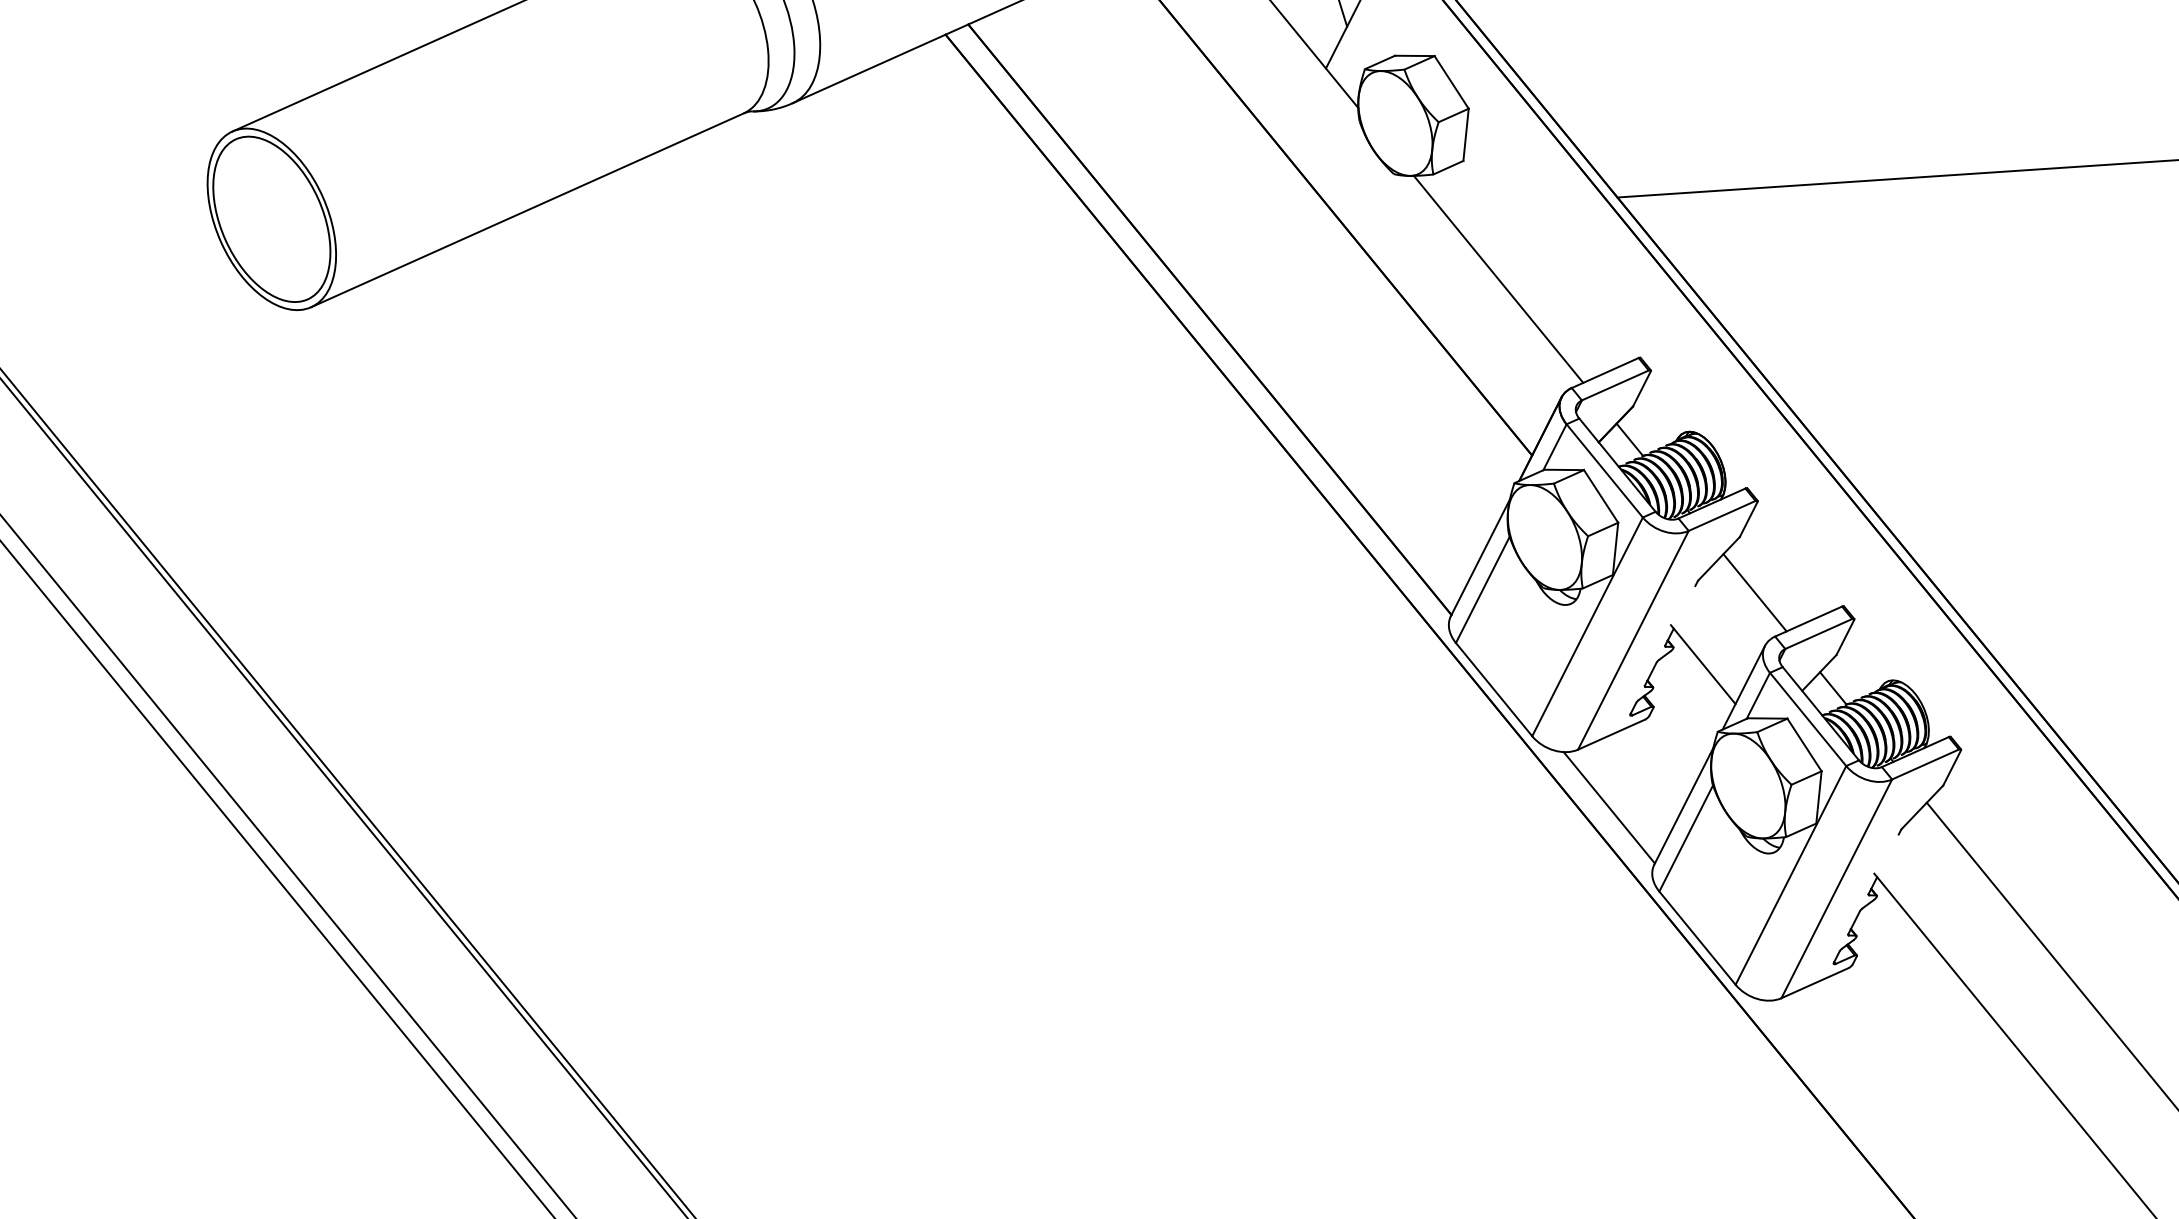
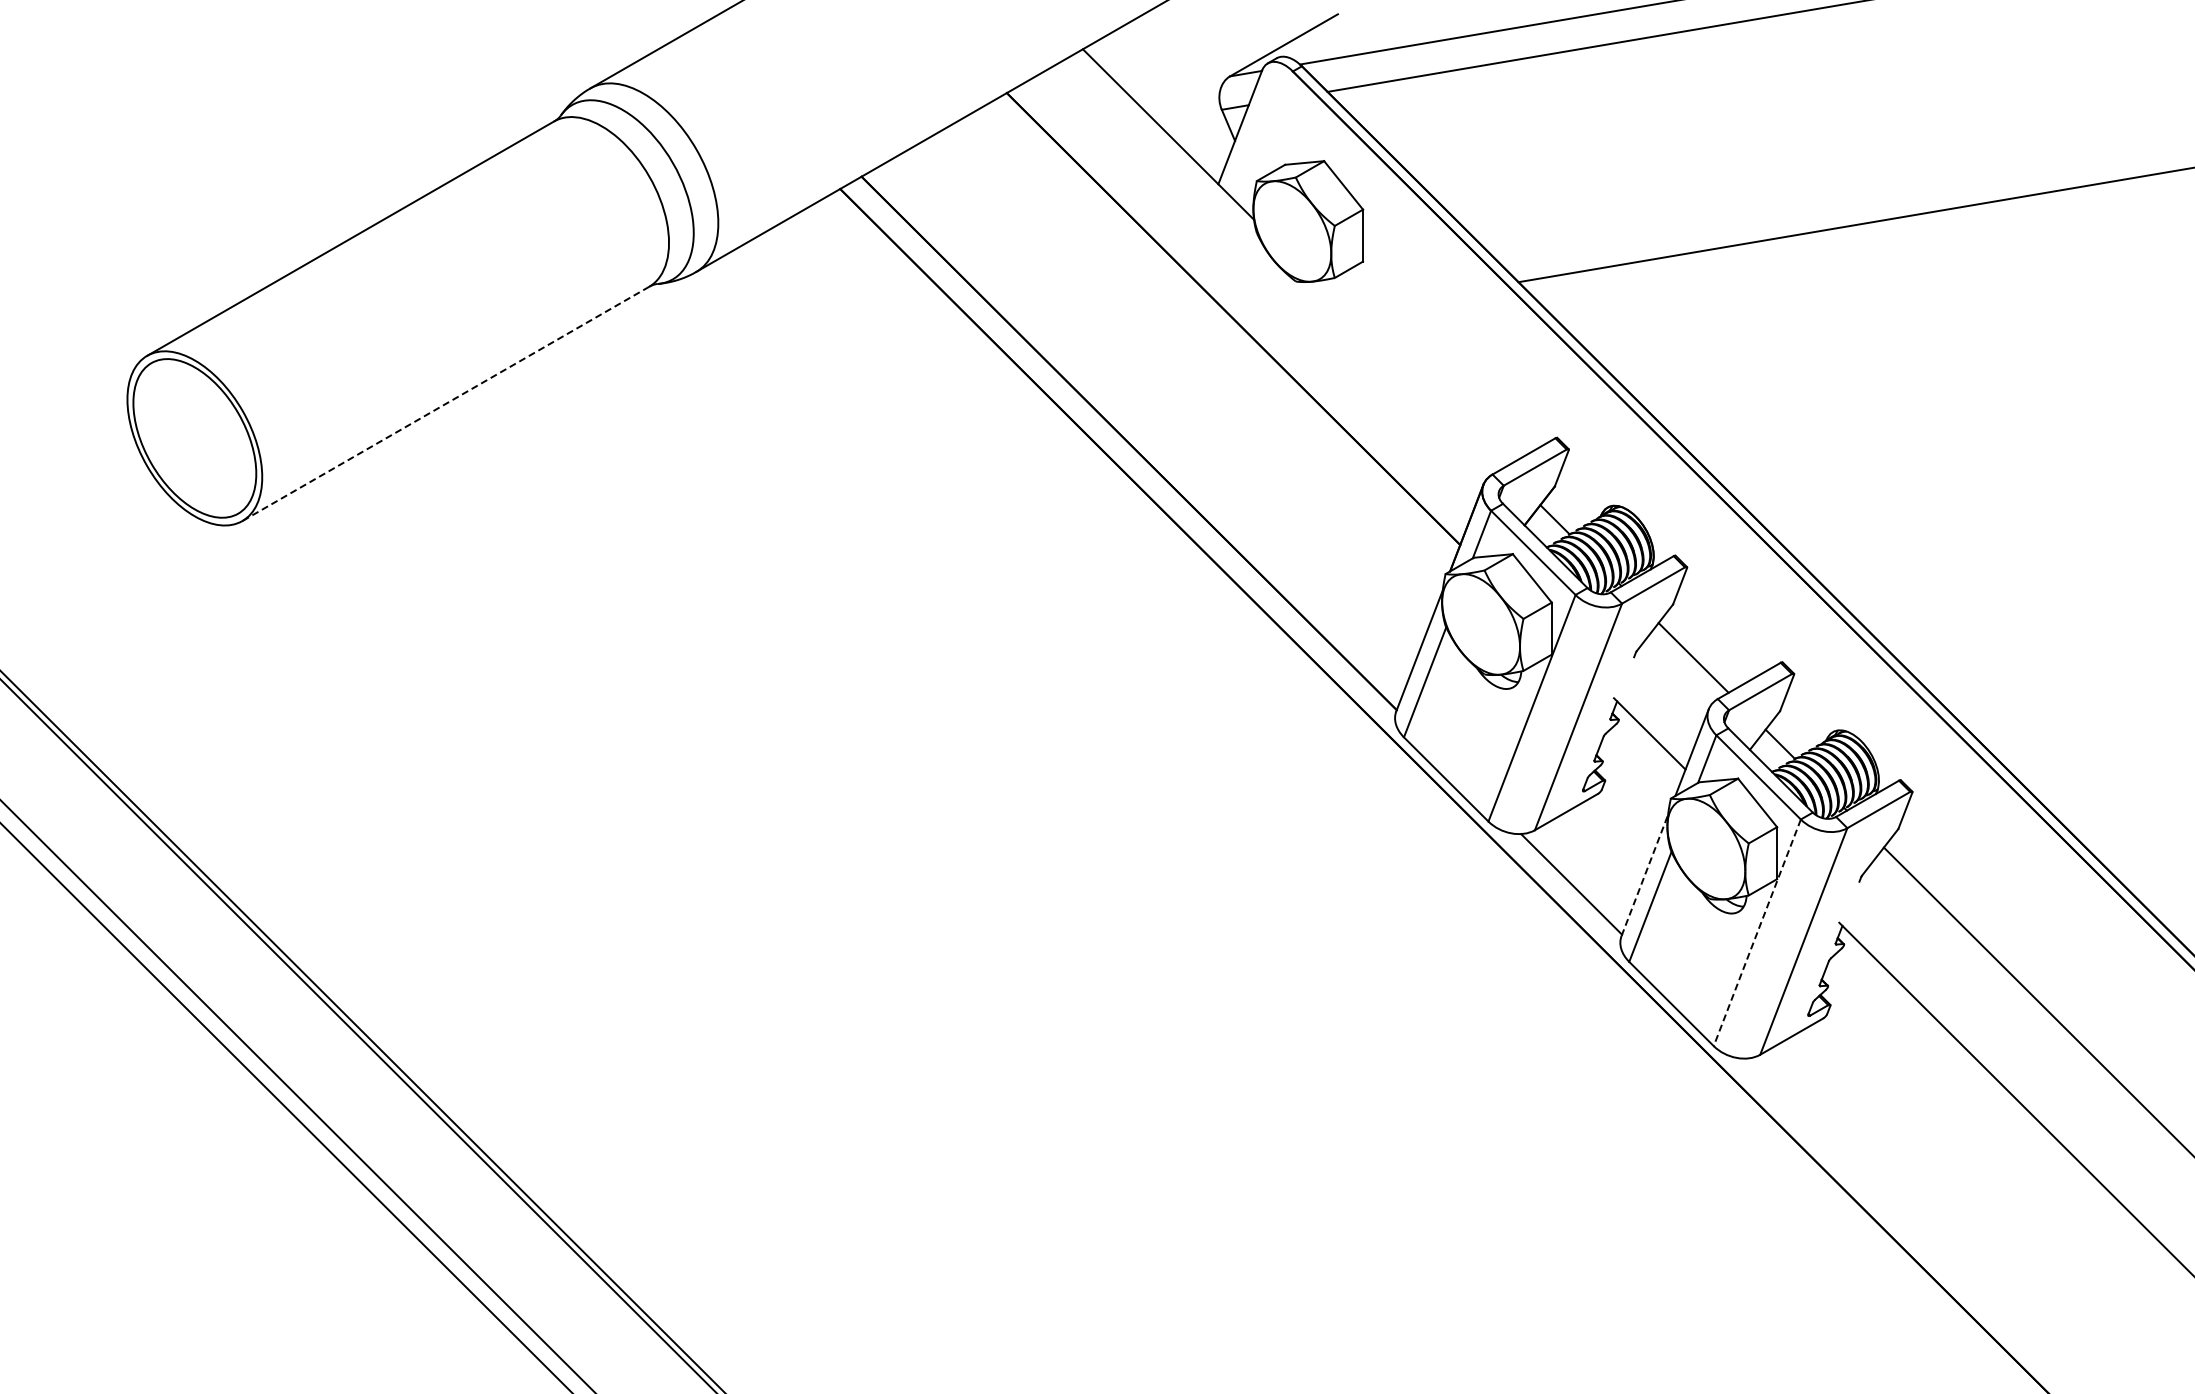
line: (527, 209) -> (445, 403), solid -> dashed
line: (1498, 279) -> (1409, 374), removed
line: (1683, 806) -> (1644, 875), solid -> dashed
line: (1791, 876) -> (1757, 933), solid -> dashed

